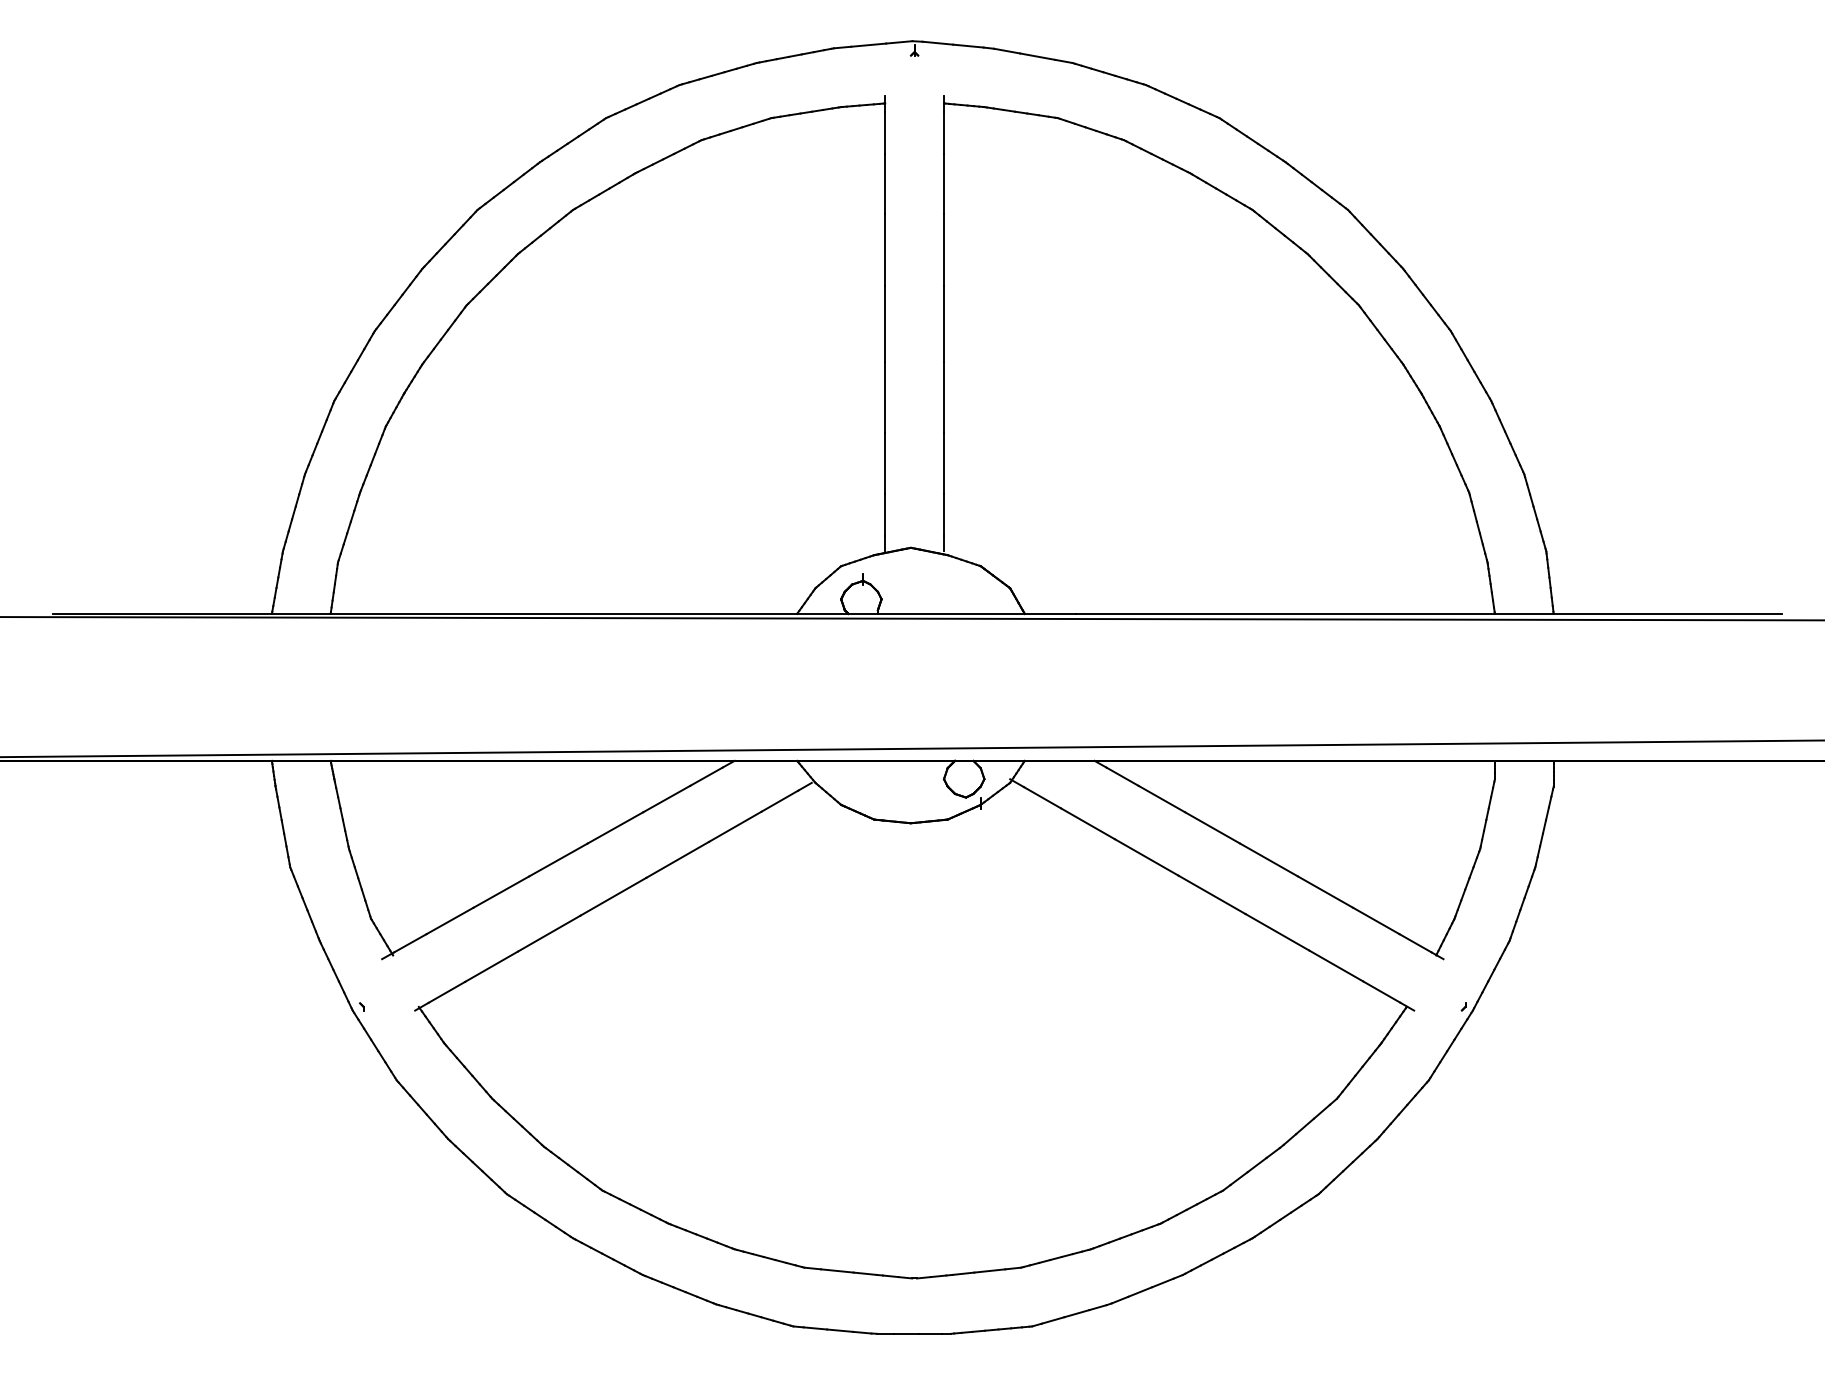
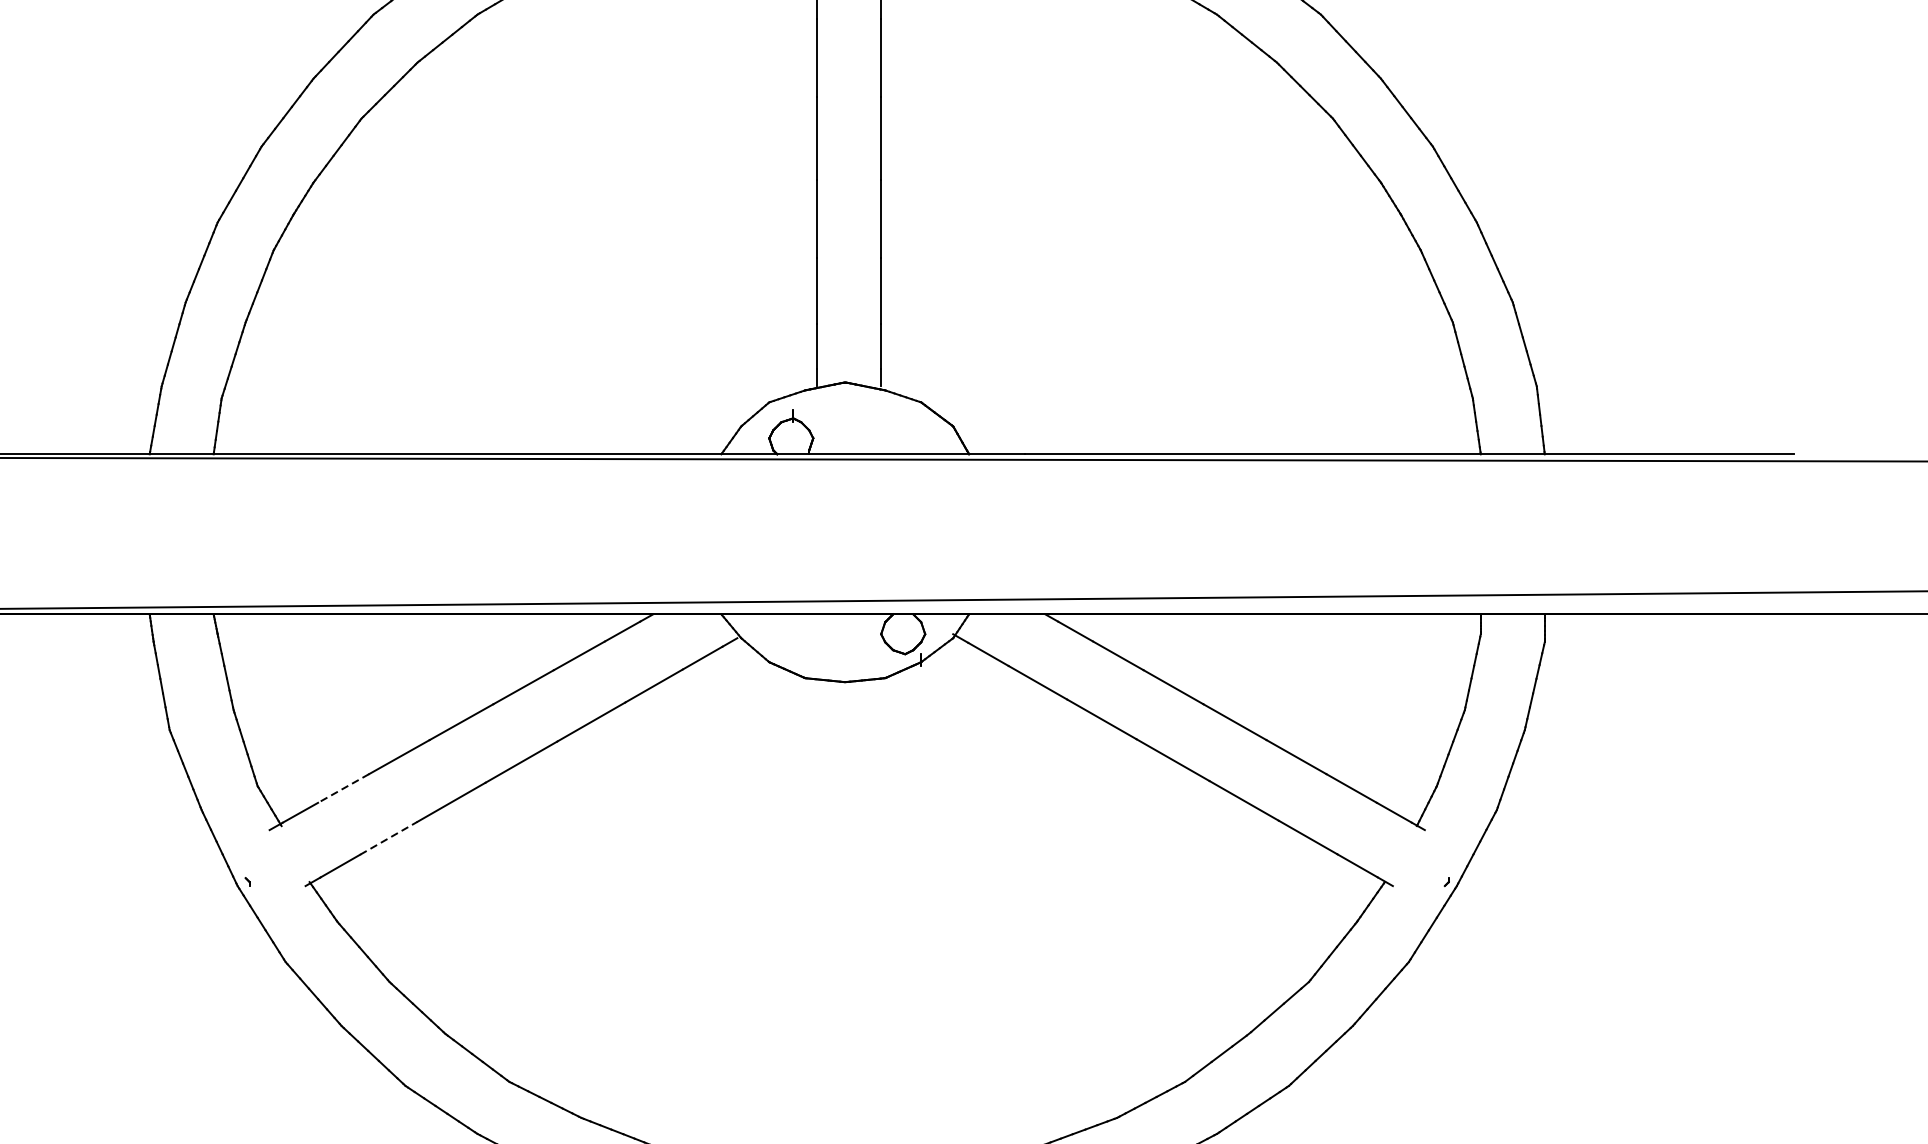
line: (450, 920) -> (344, 788), solid -> dashed
line: (492, 966) -> (389, 838), solid -> dashed

